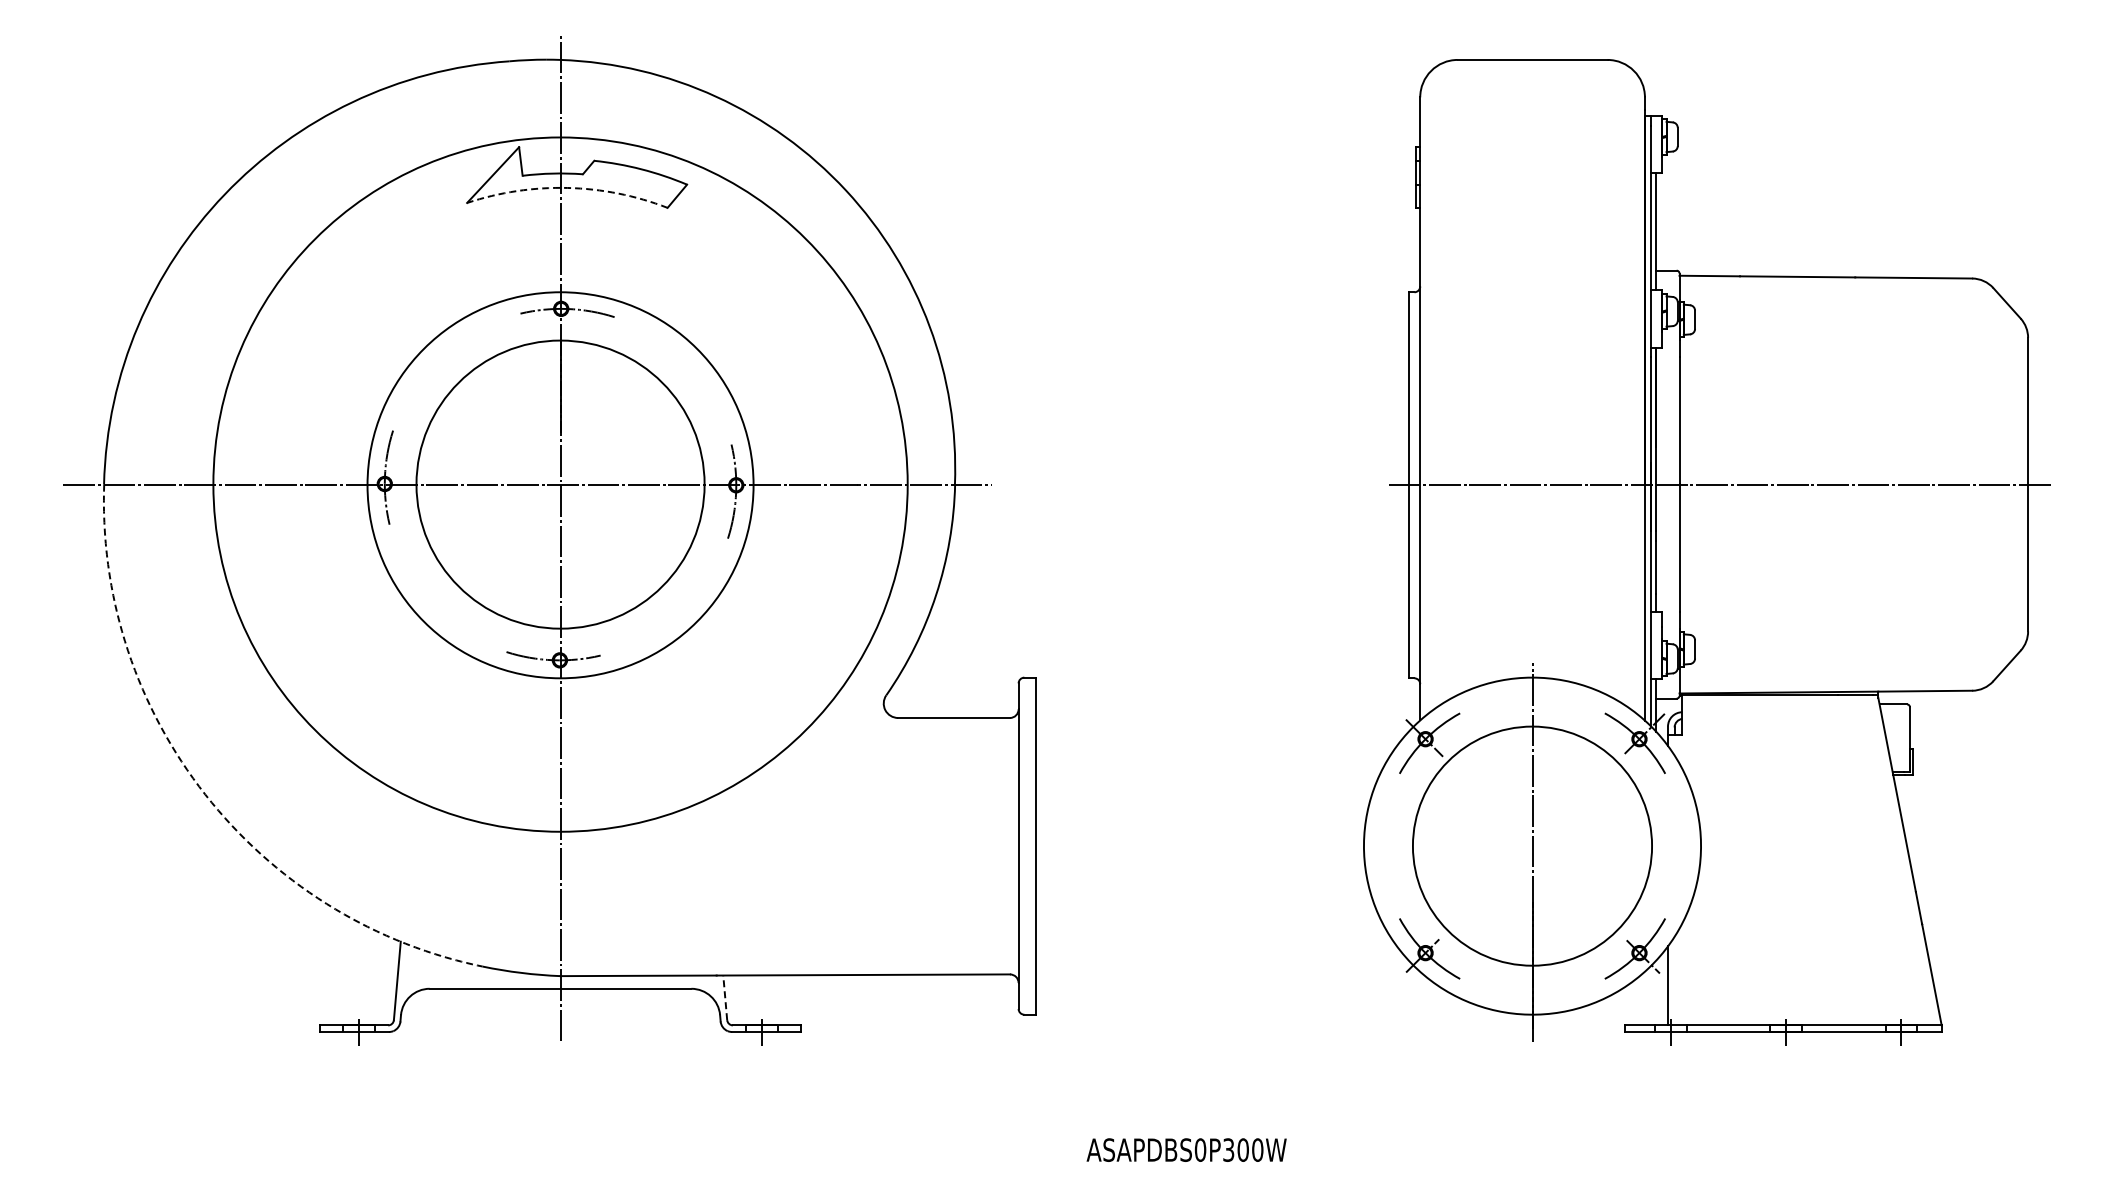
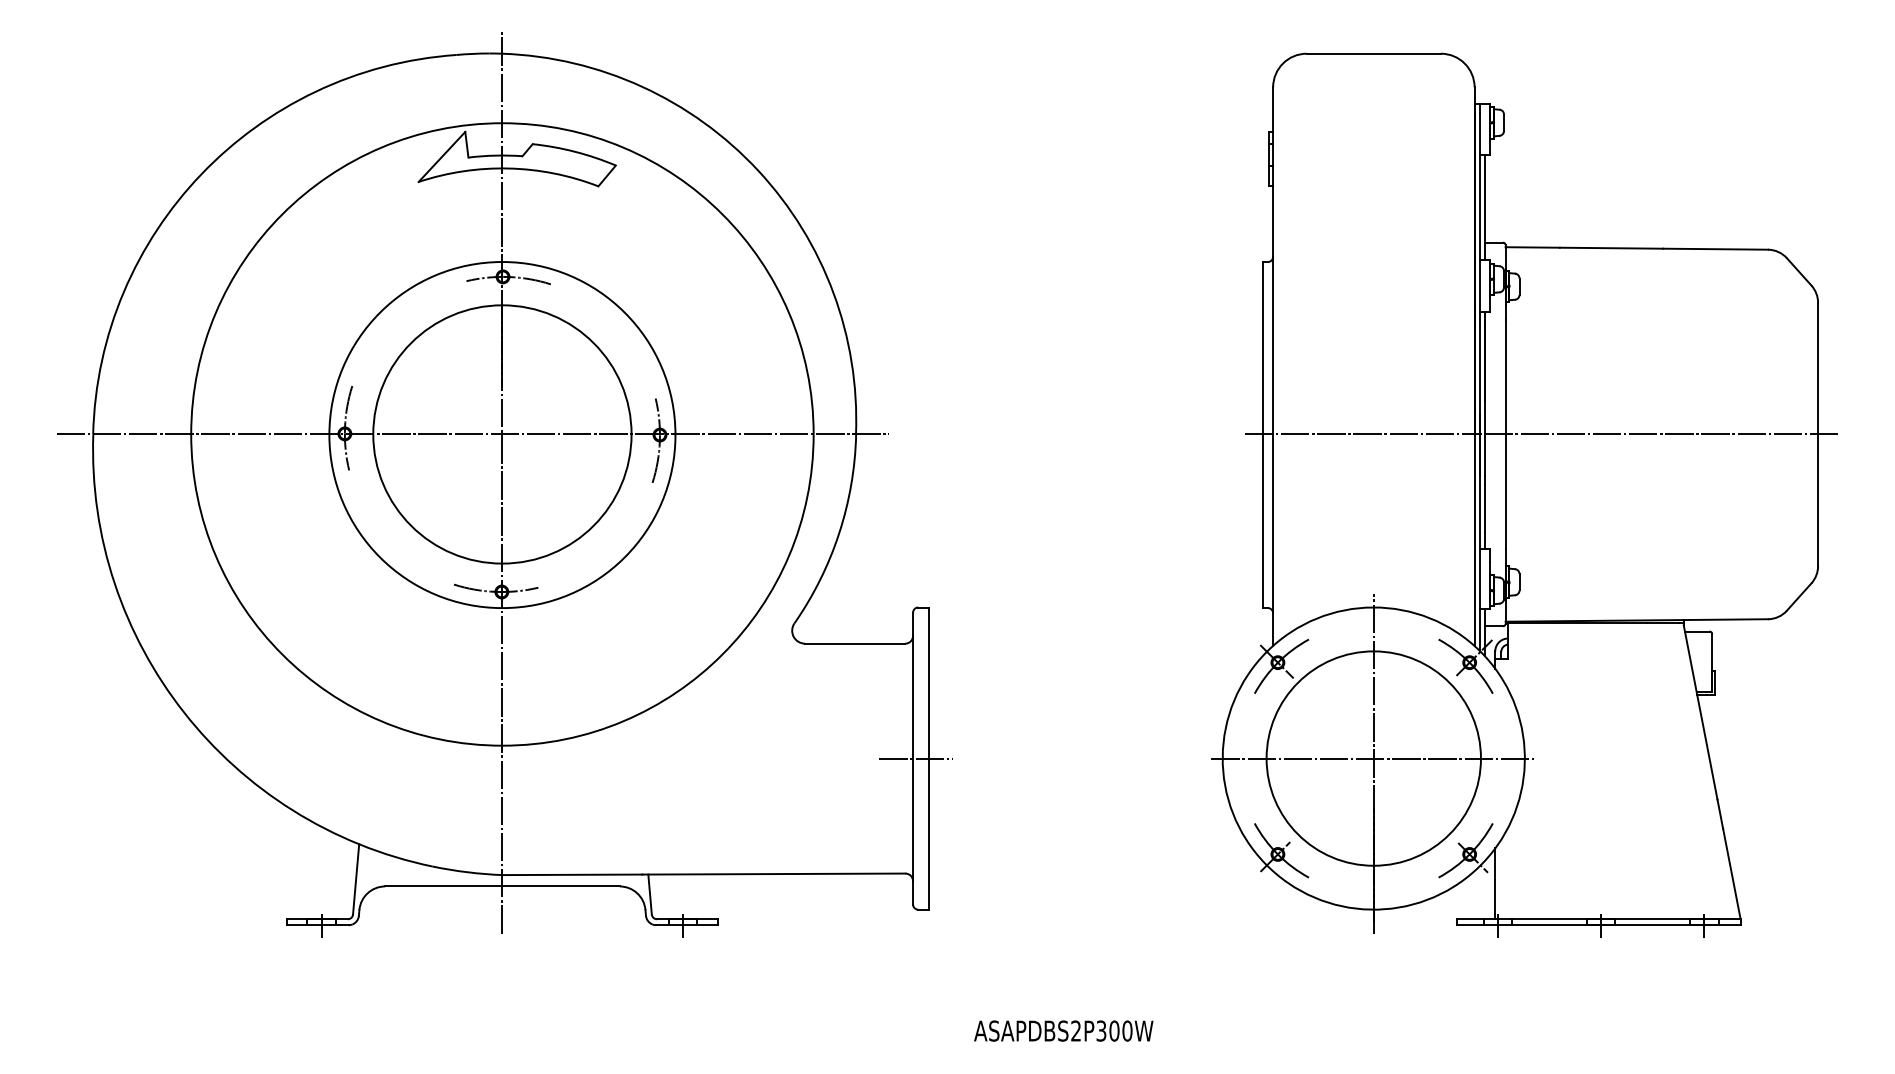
arc: (567, 187) -> (508, 168), dashed -> solid
arc: (205, 794) -> (184, 712), dashed -> solid
line: (1021, 846) -> (915, 758), added
line: (1531, 846) -> (1372, 758), added
line: (725, 997) -> (650, 894), dashed -> solid
text: (1200, 1149) -> (1076, 1030), ASAPDBS0P300W -> ASAPDBS2P300W

